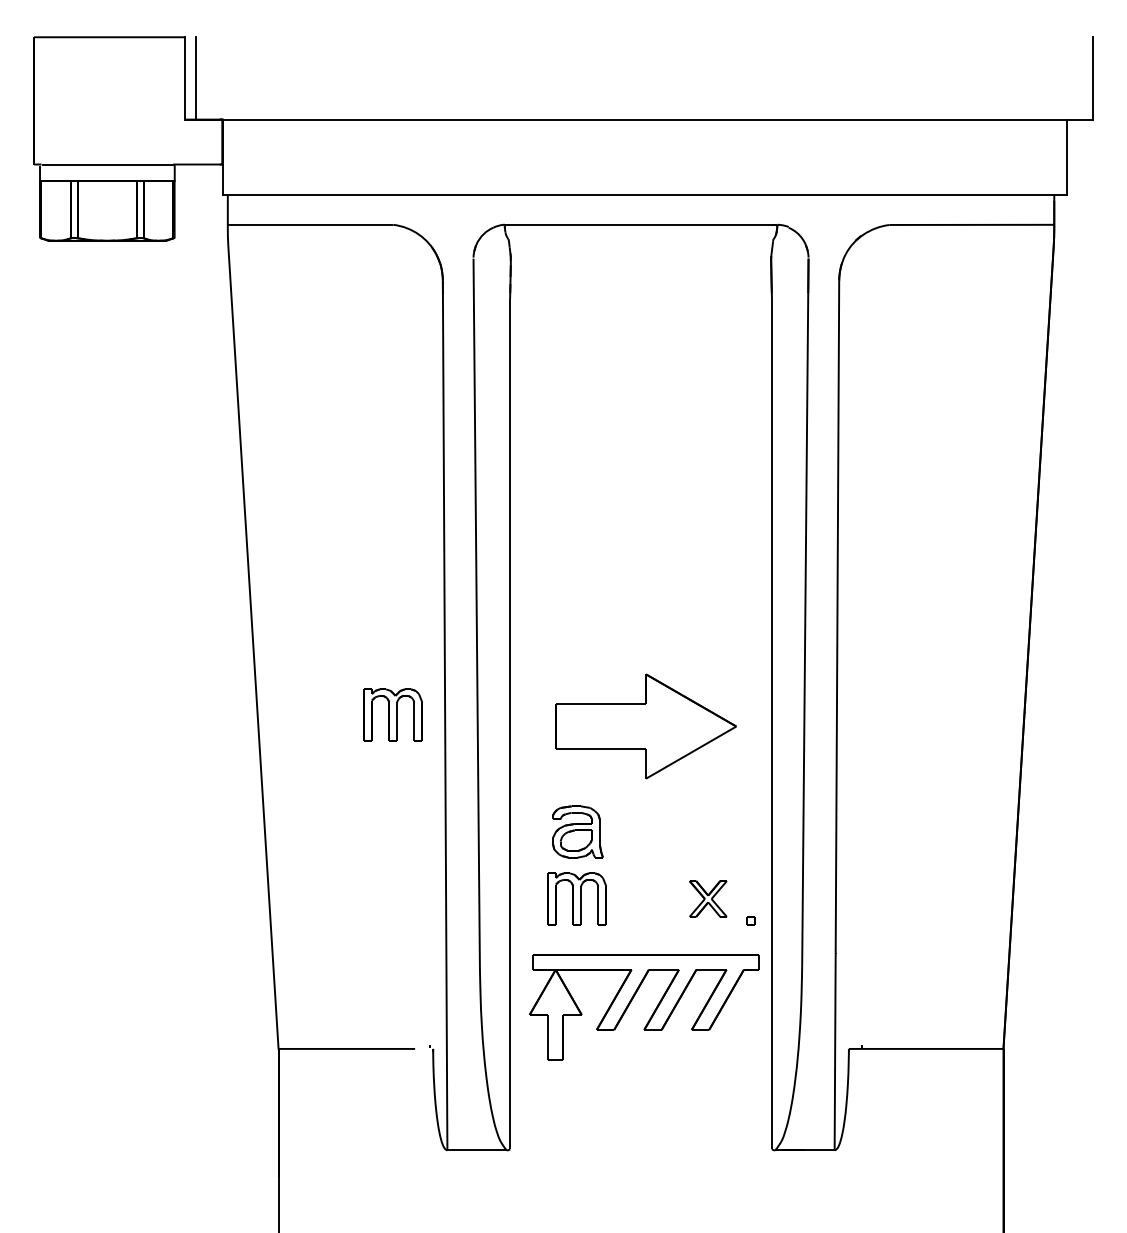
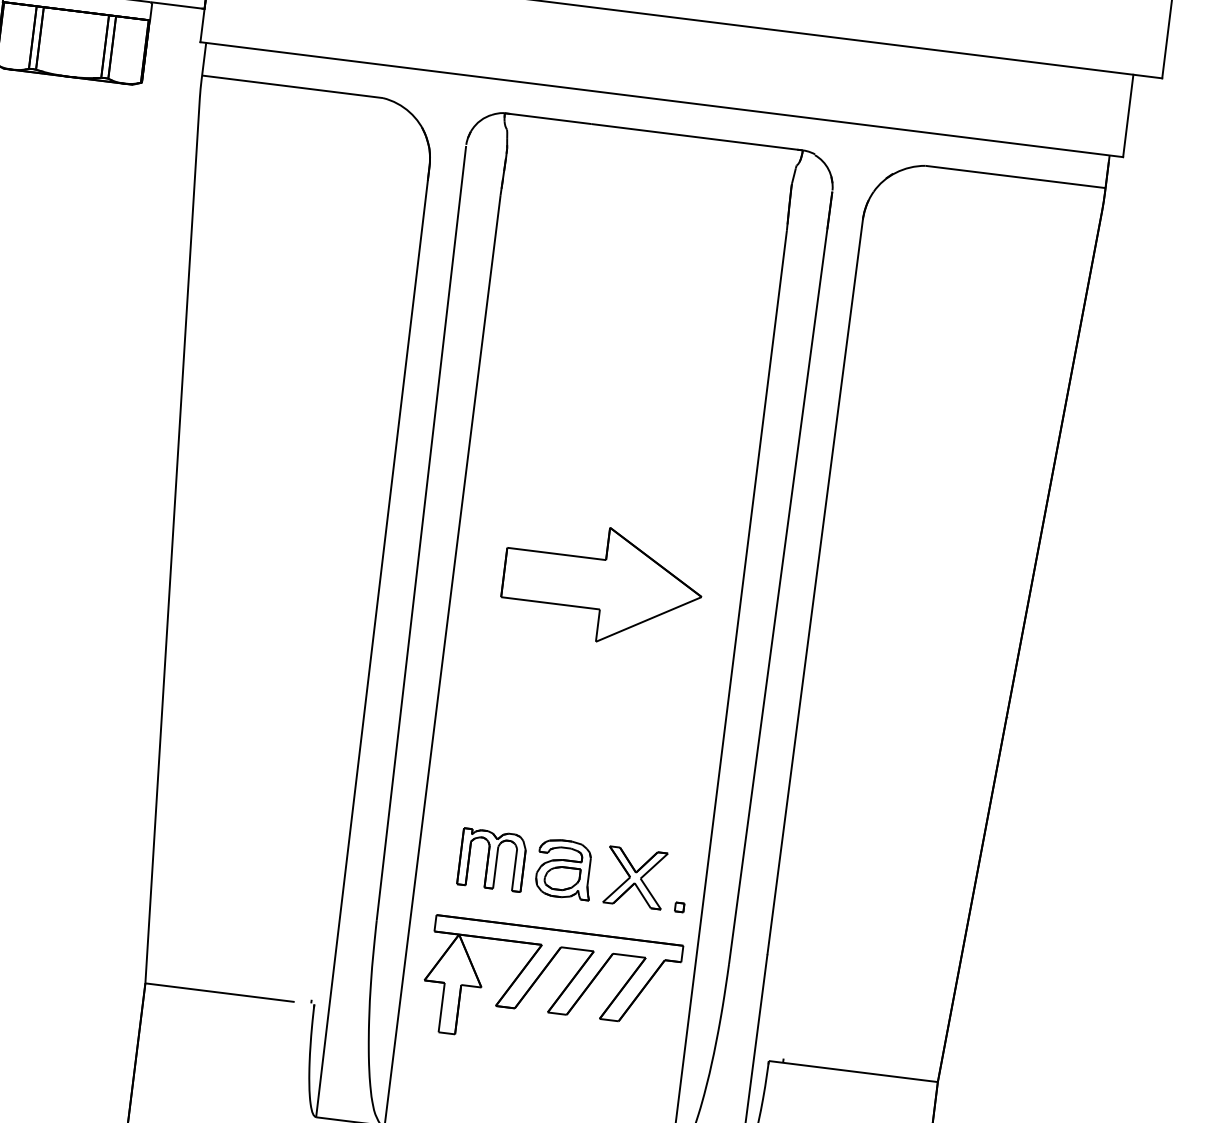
part: (392, 714) -> (315, 633), removed
part: (645, 726) -> (602, 584), moved
part: (577, 831) -> (564, 868), moved
part: (708, 898) -> (635, 877), size x1.43

